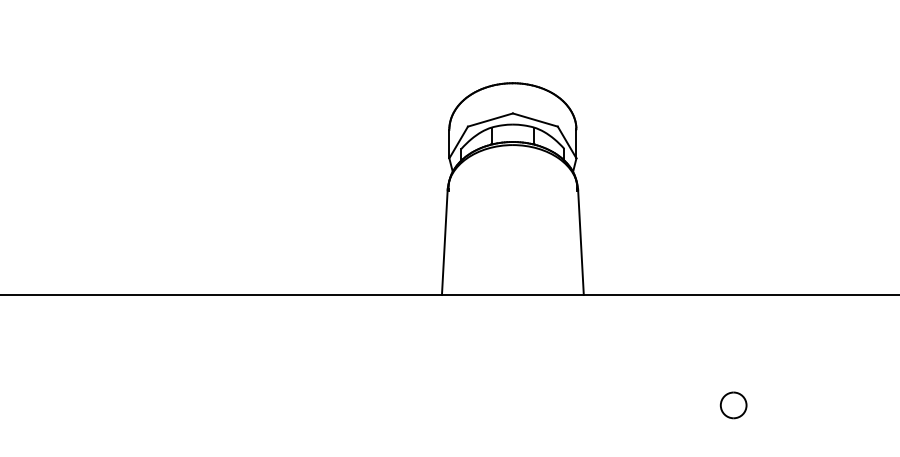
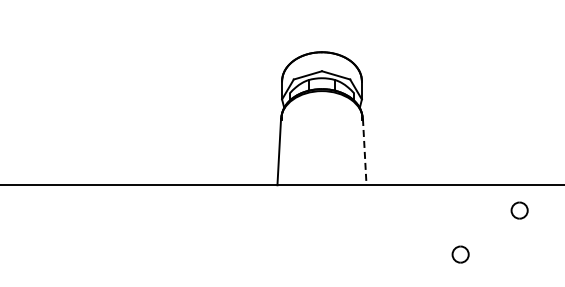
line: (580, 242) -> (364, 152), solid -> dashed
part: (827, 335) -> (519, 210), added

